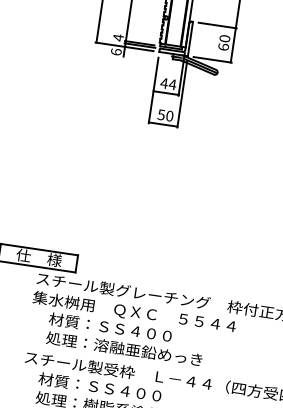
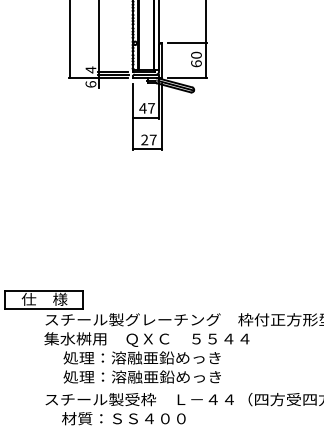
text: (172, 84) -> (151, 108), 44 -> 47
text: (165, 114) -> (148, 139), 50 -> 27
text: (126, 329) -> (141, 357), 材質：ＳＳ４００ -> 処理：溶融亜鉛めっき

